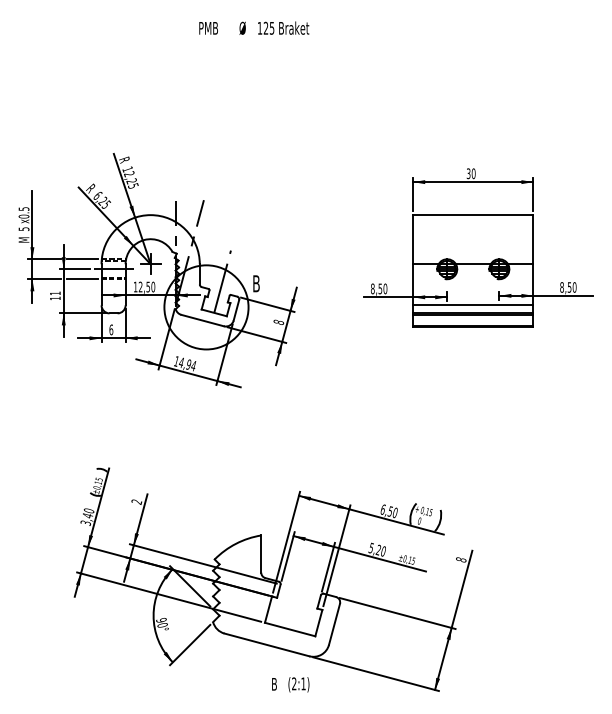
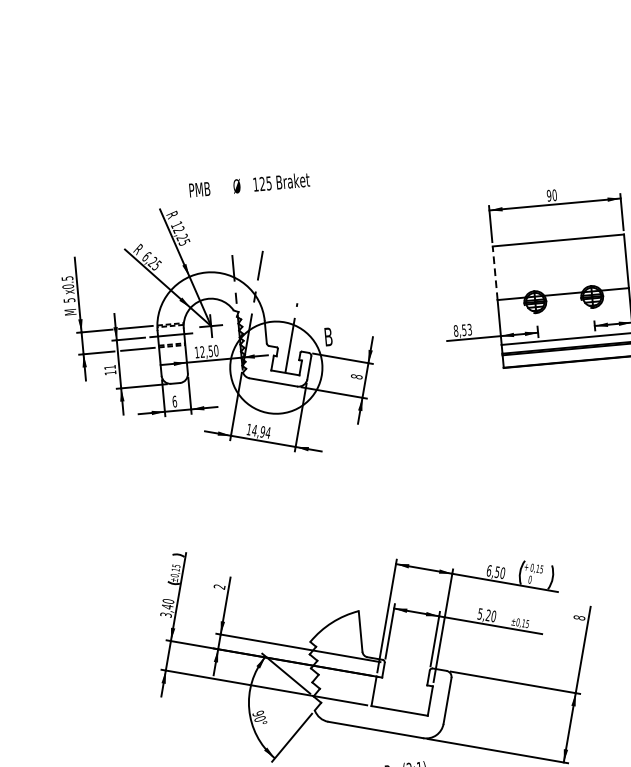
text: (254, 27) -> (249, 184), moved
text: (468, 173) -> (548, 195), 30 -> 90
line: (413, 239) -> (495, 273), solid -> dashed
text: (385, 288) -> (469, 329), 8,50 -> 8,53

